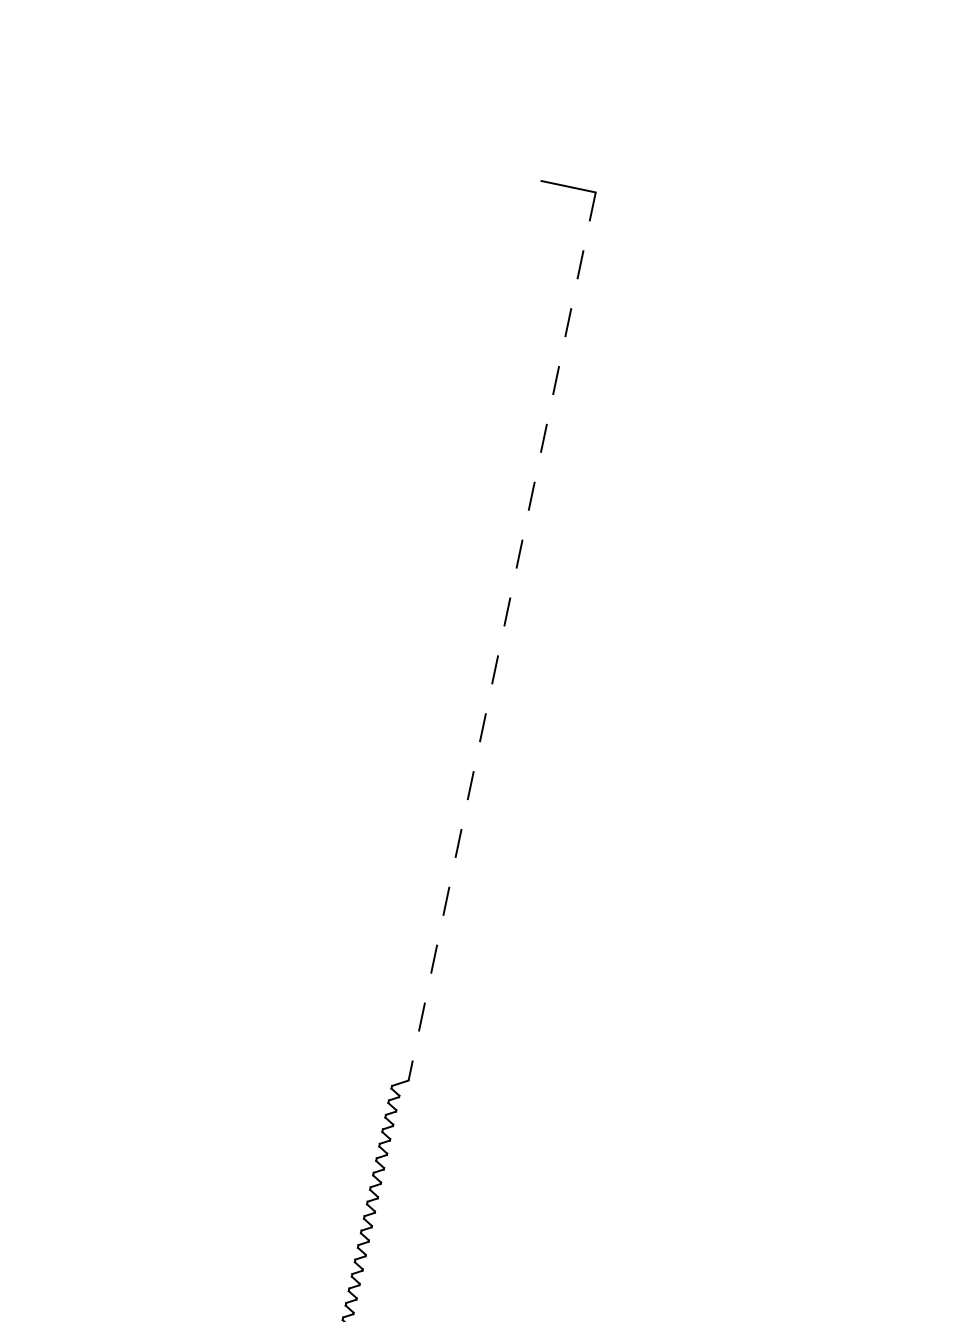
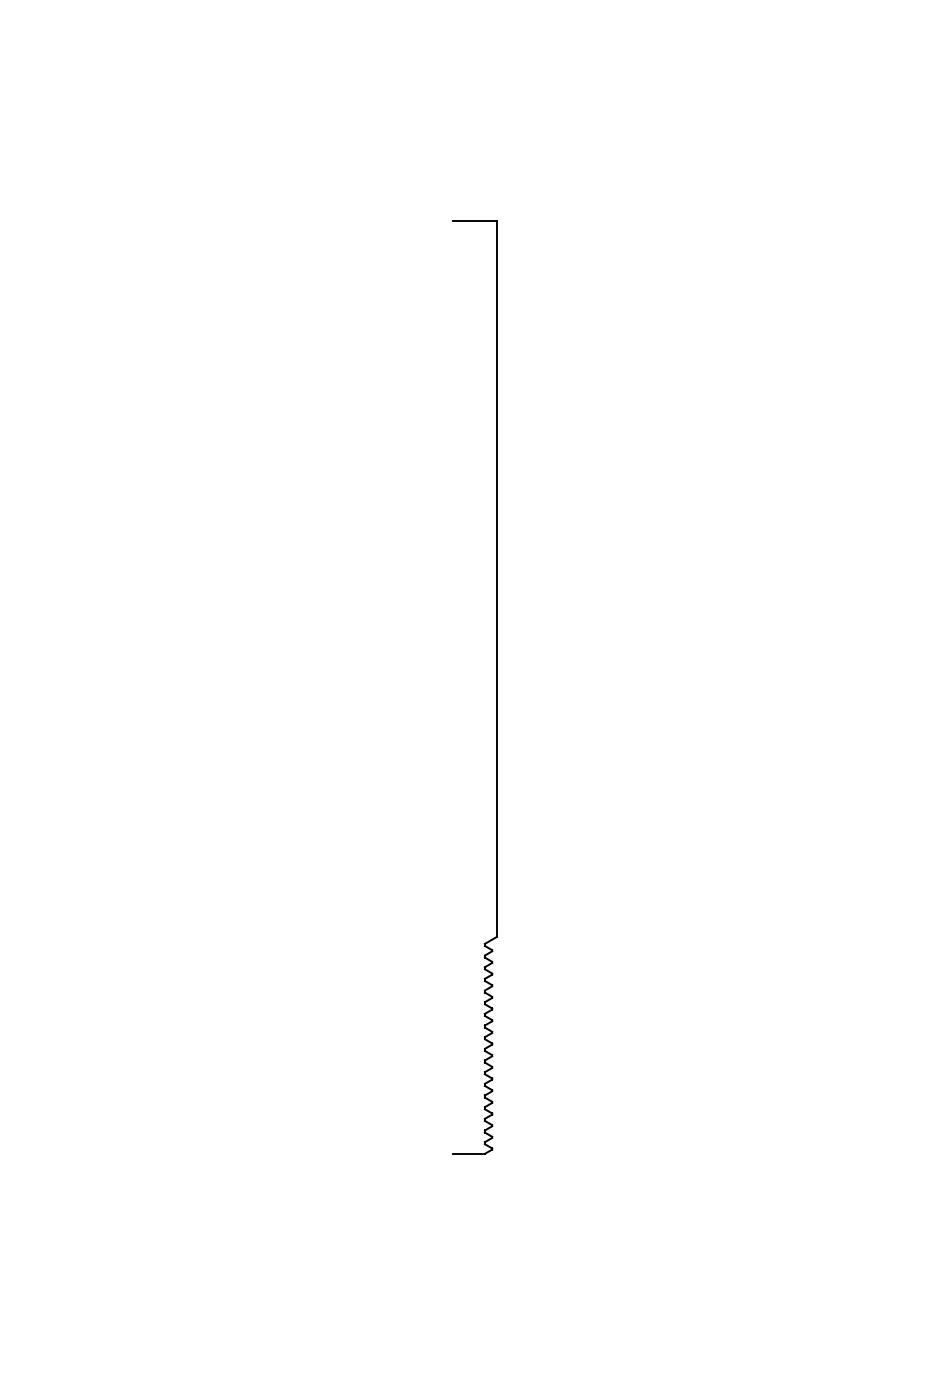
line: (501, 637) -> (496, 579), dashed -> solid

